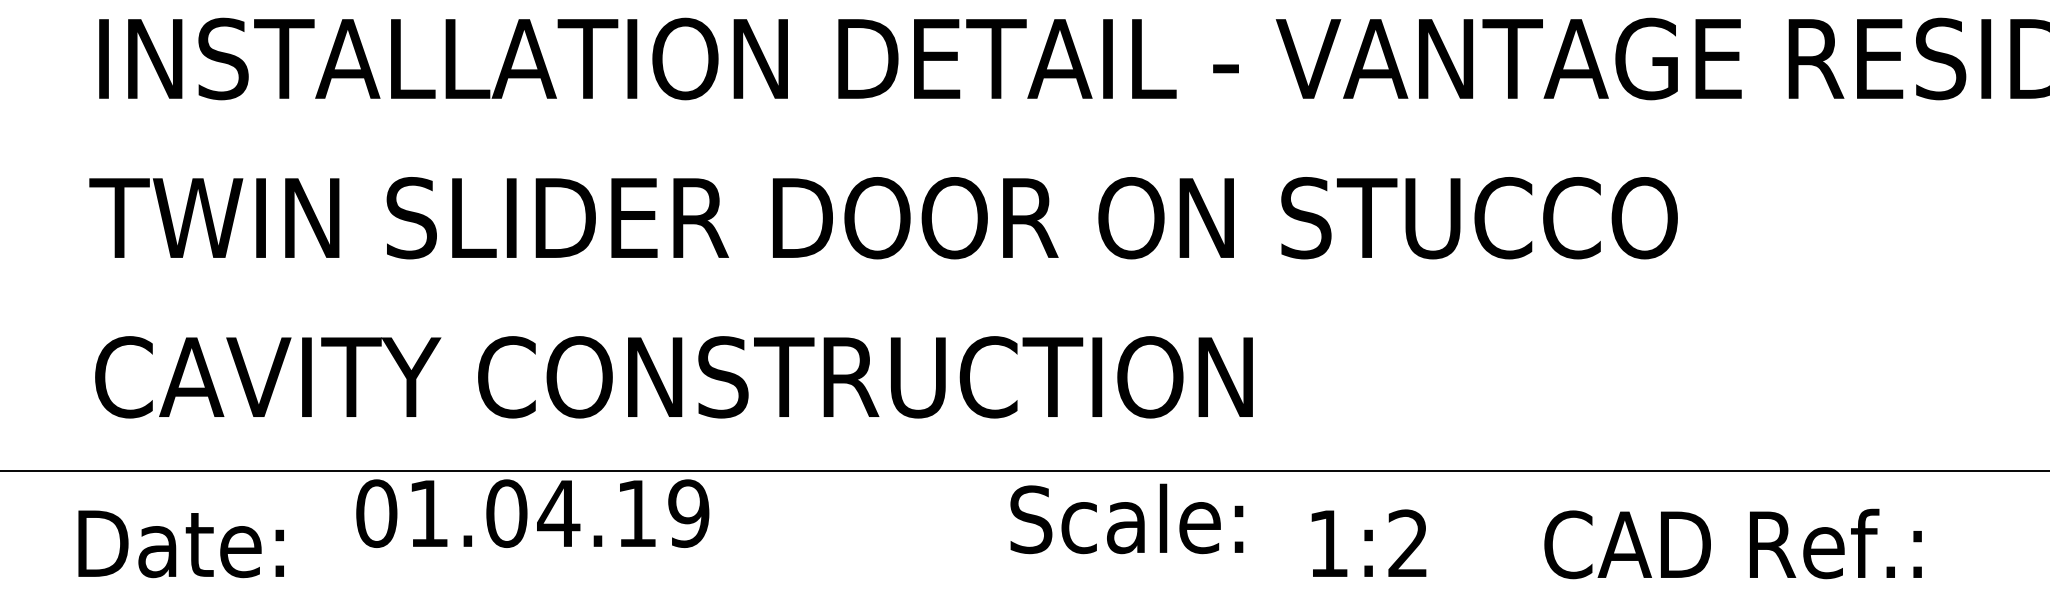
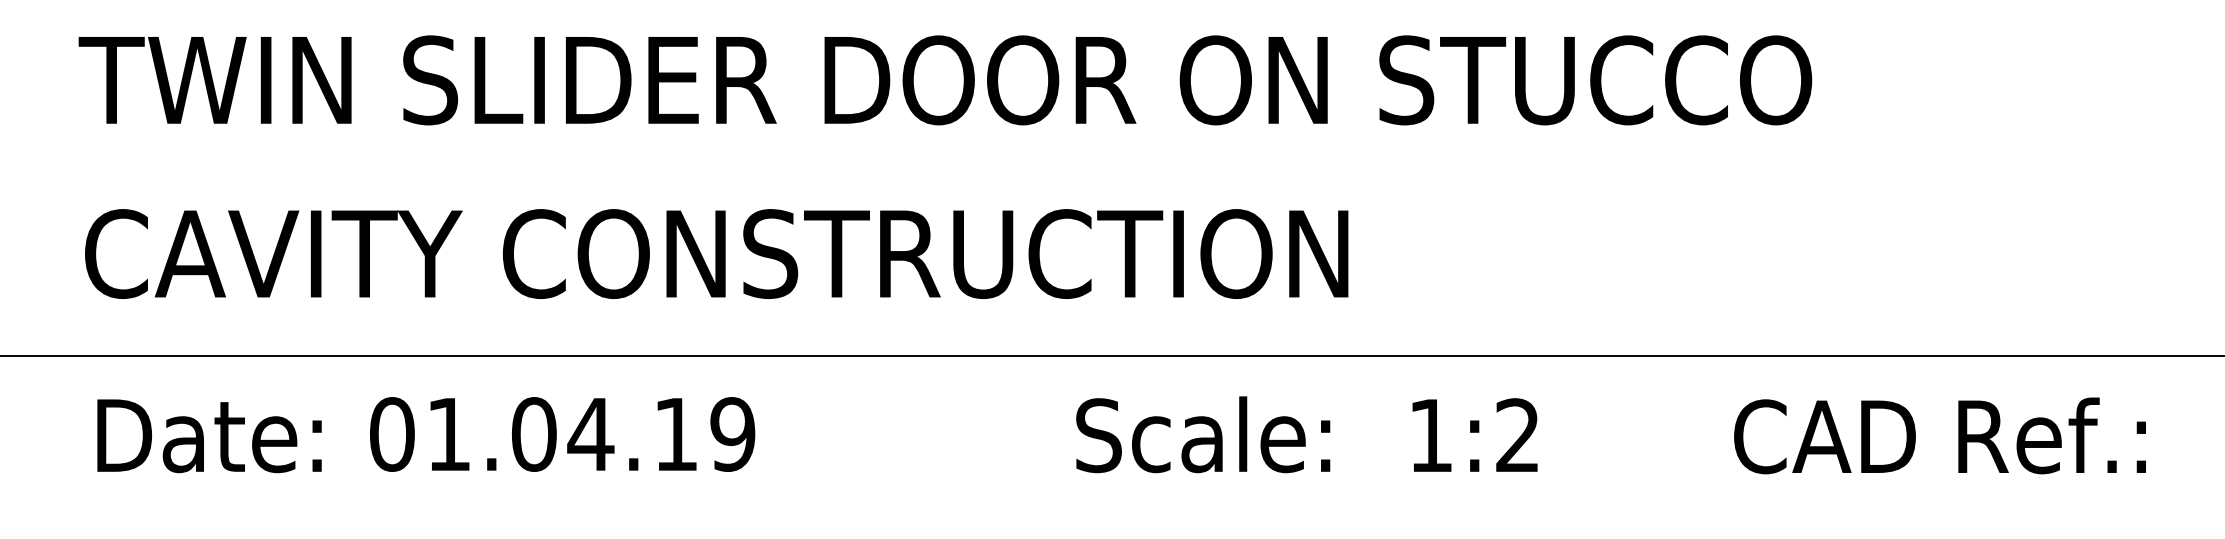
text: (532, 513) -> (562, 434), moved
text: (1126, 518) -> (1202, 434), moved
text: (1732, 543) -> (1939, 435), moved
text: (180, 544) -> (208, 436), moved

